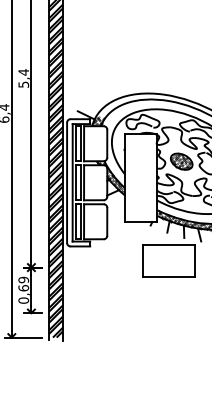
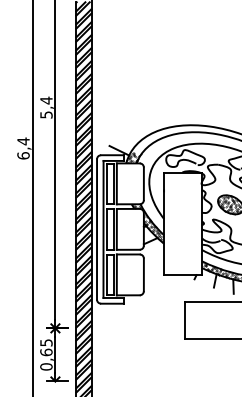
text: (23, 279) -> (46, 342), 0,69 -> 0,65

